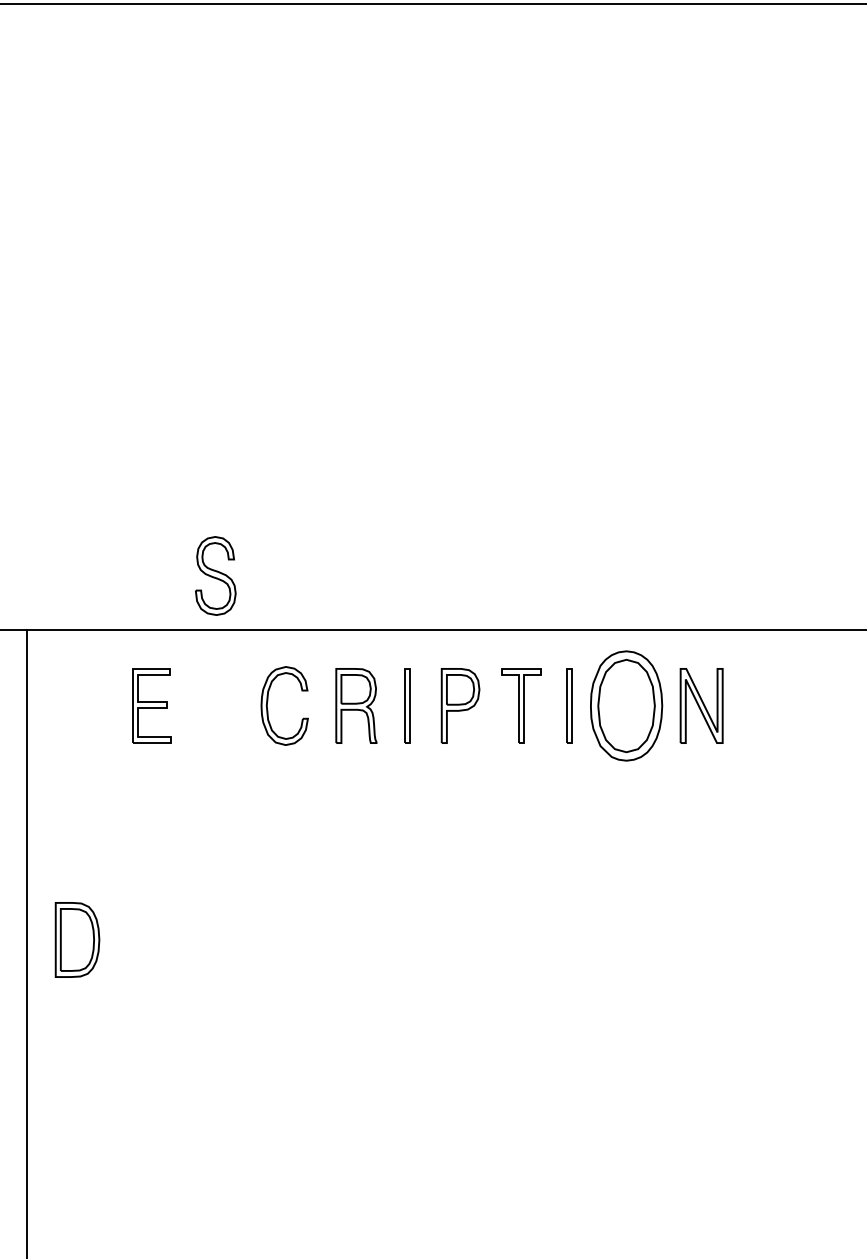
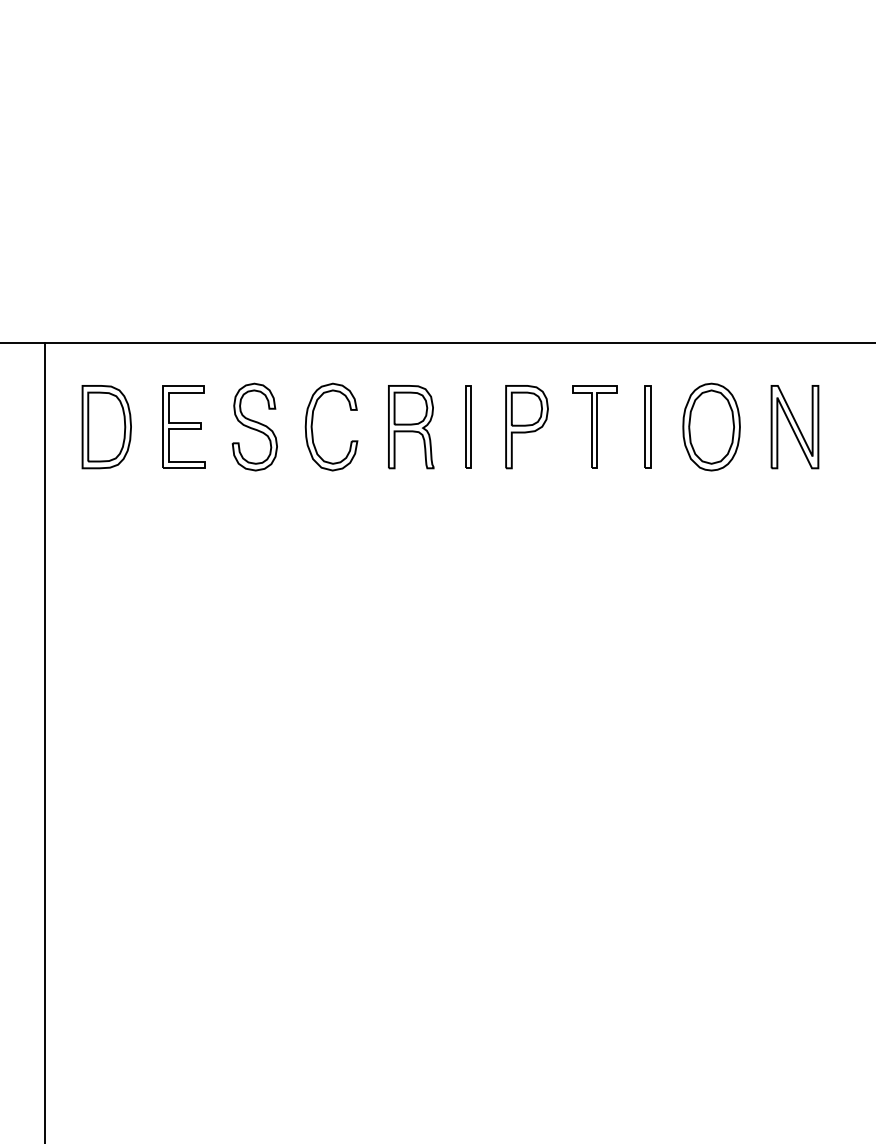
part: (215, 575) -> (254, 426), moved
part: (626, 705) -> (711, 426), size x0.71
part: (77, 939) -> (106, 426), moved

